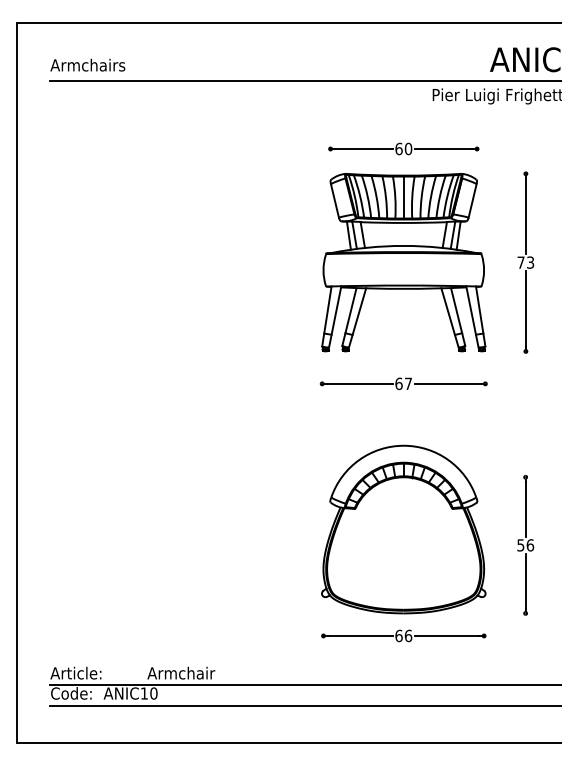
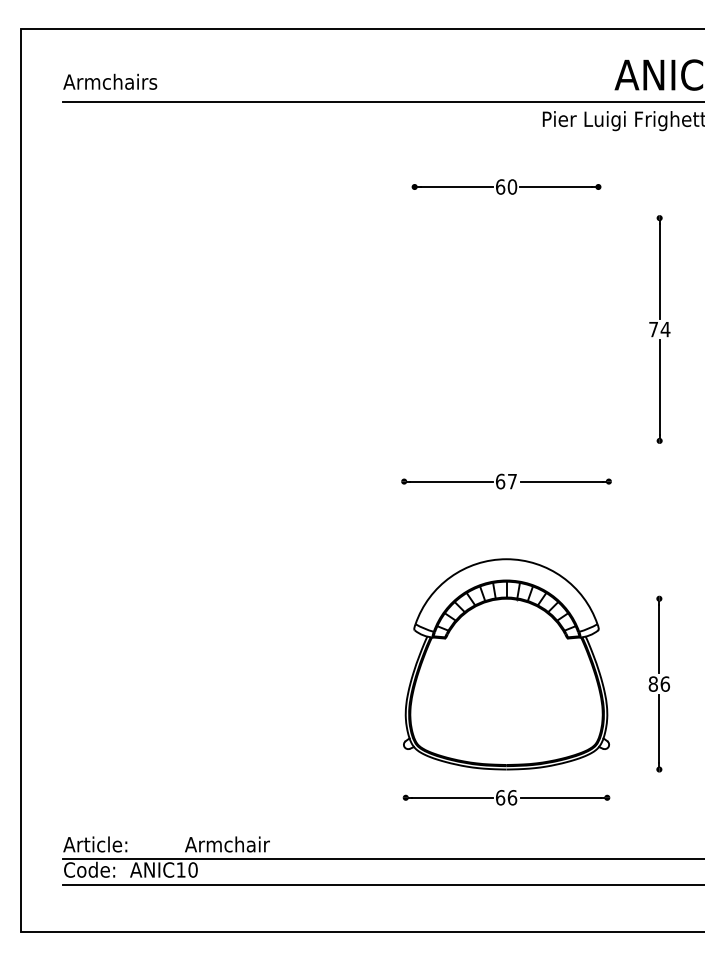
part: (403, 262) -> (506, 329), removed
text: (530, 262) -> (665, 329), 73 -> 74
text: (520, 545) -> (652, 684), 56 -> 86

